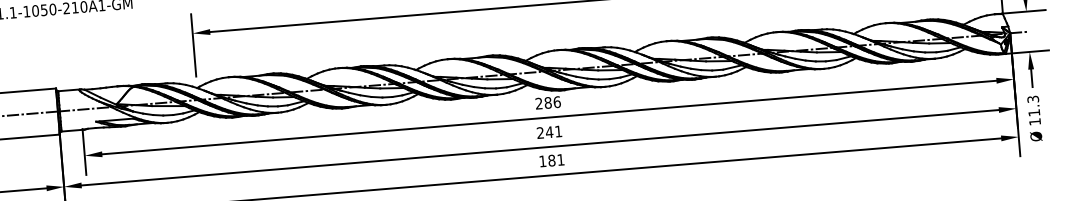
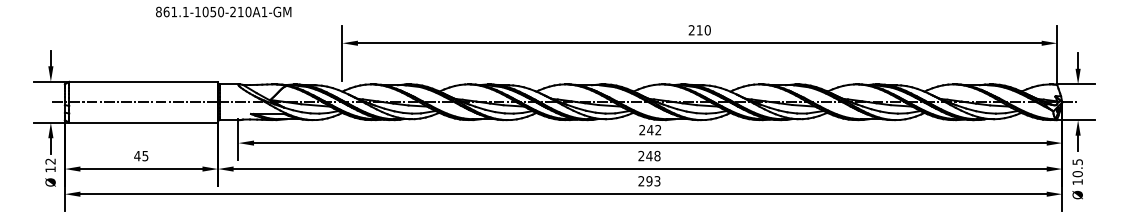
text: (552, 102) -> (654, 130), 286 -> 242
text: (1033, 106) -> (1077, 168), 11.3 -> 10.5
text: (558, 130) -> (657, 155), 241 -> 248
text: (551, 160) -> (649, 181), 181 -> 293

